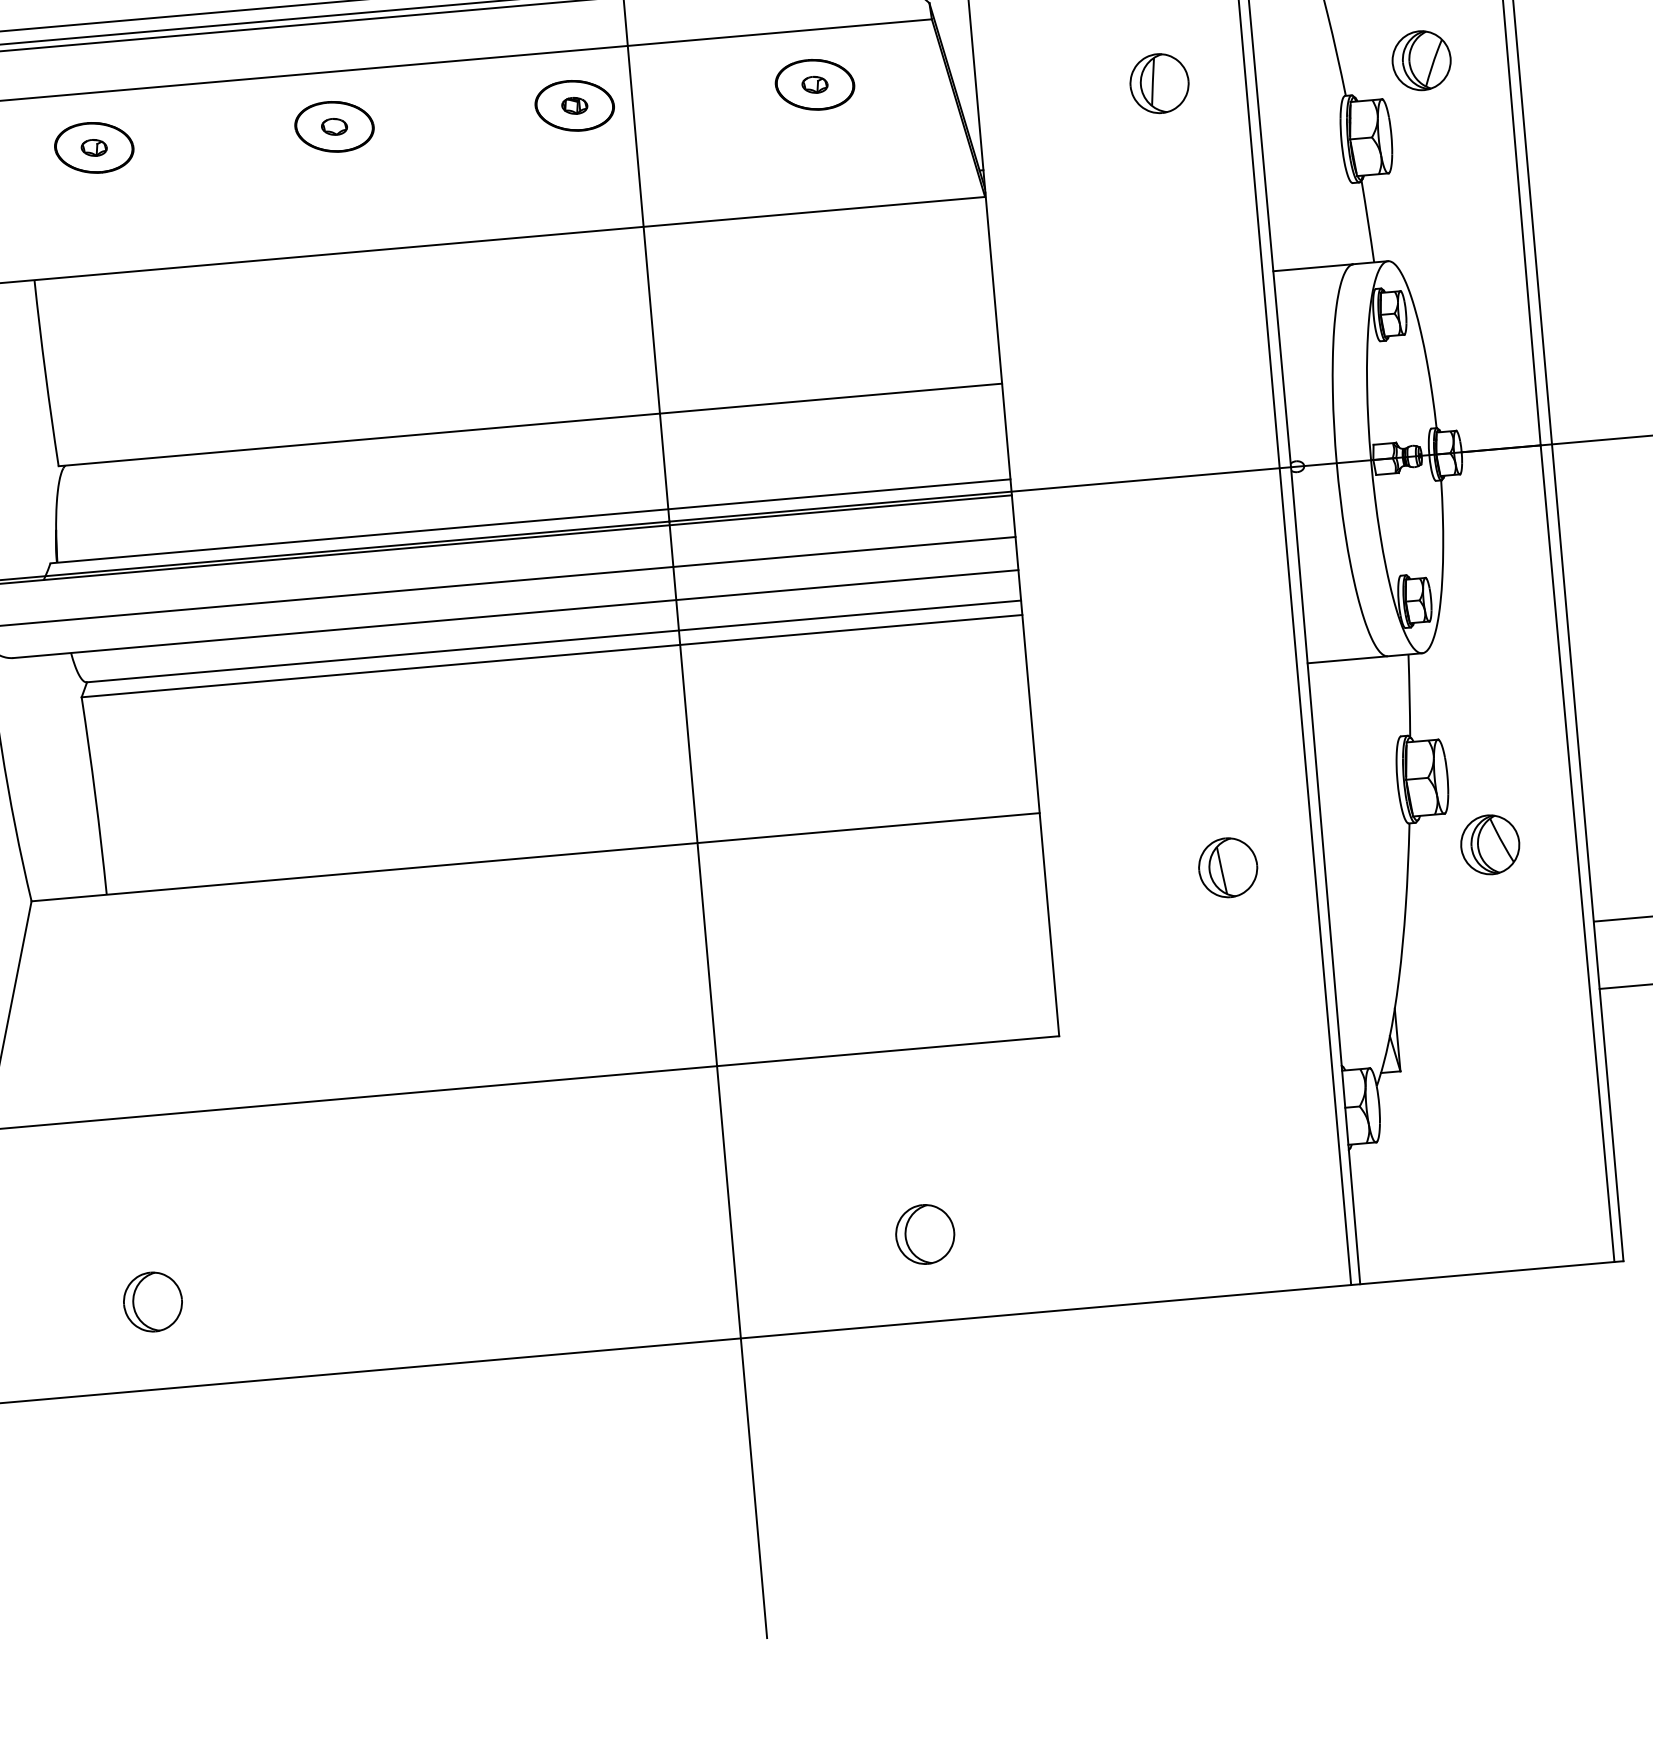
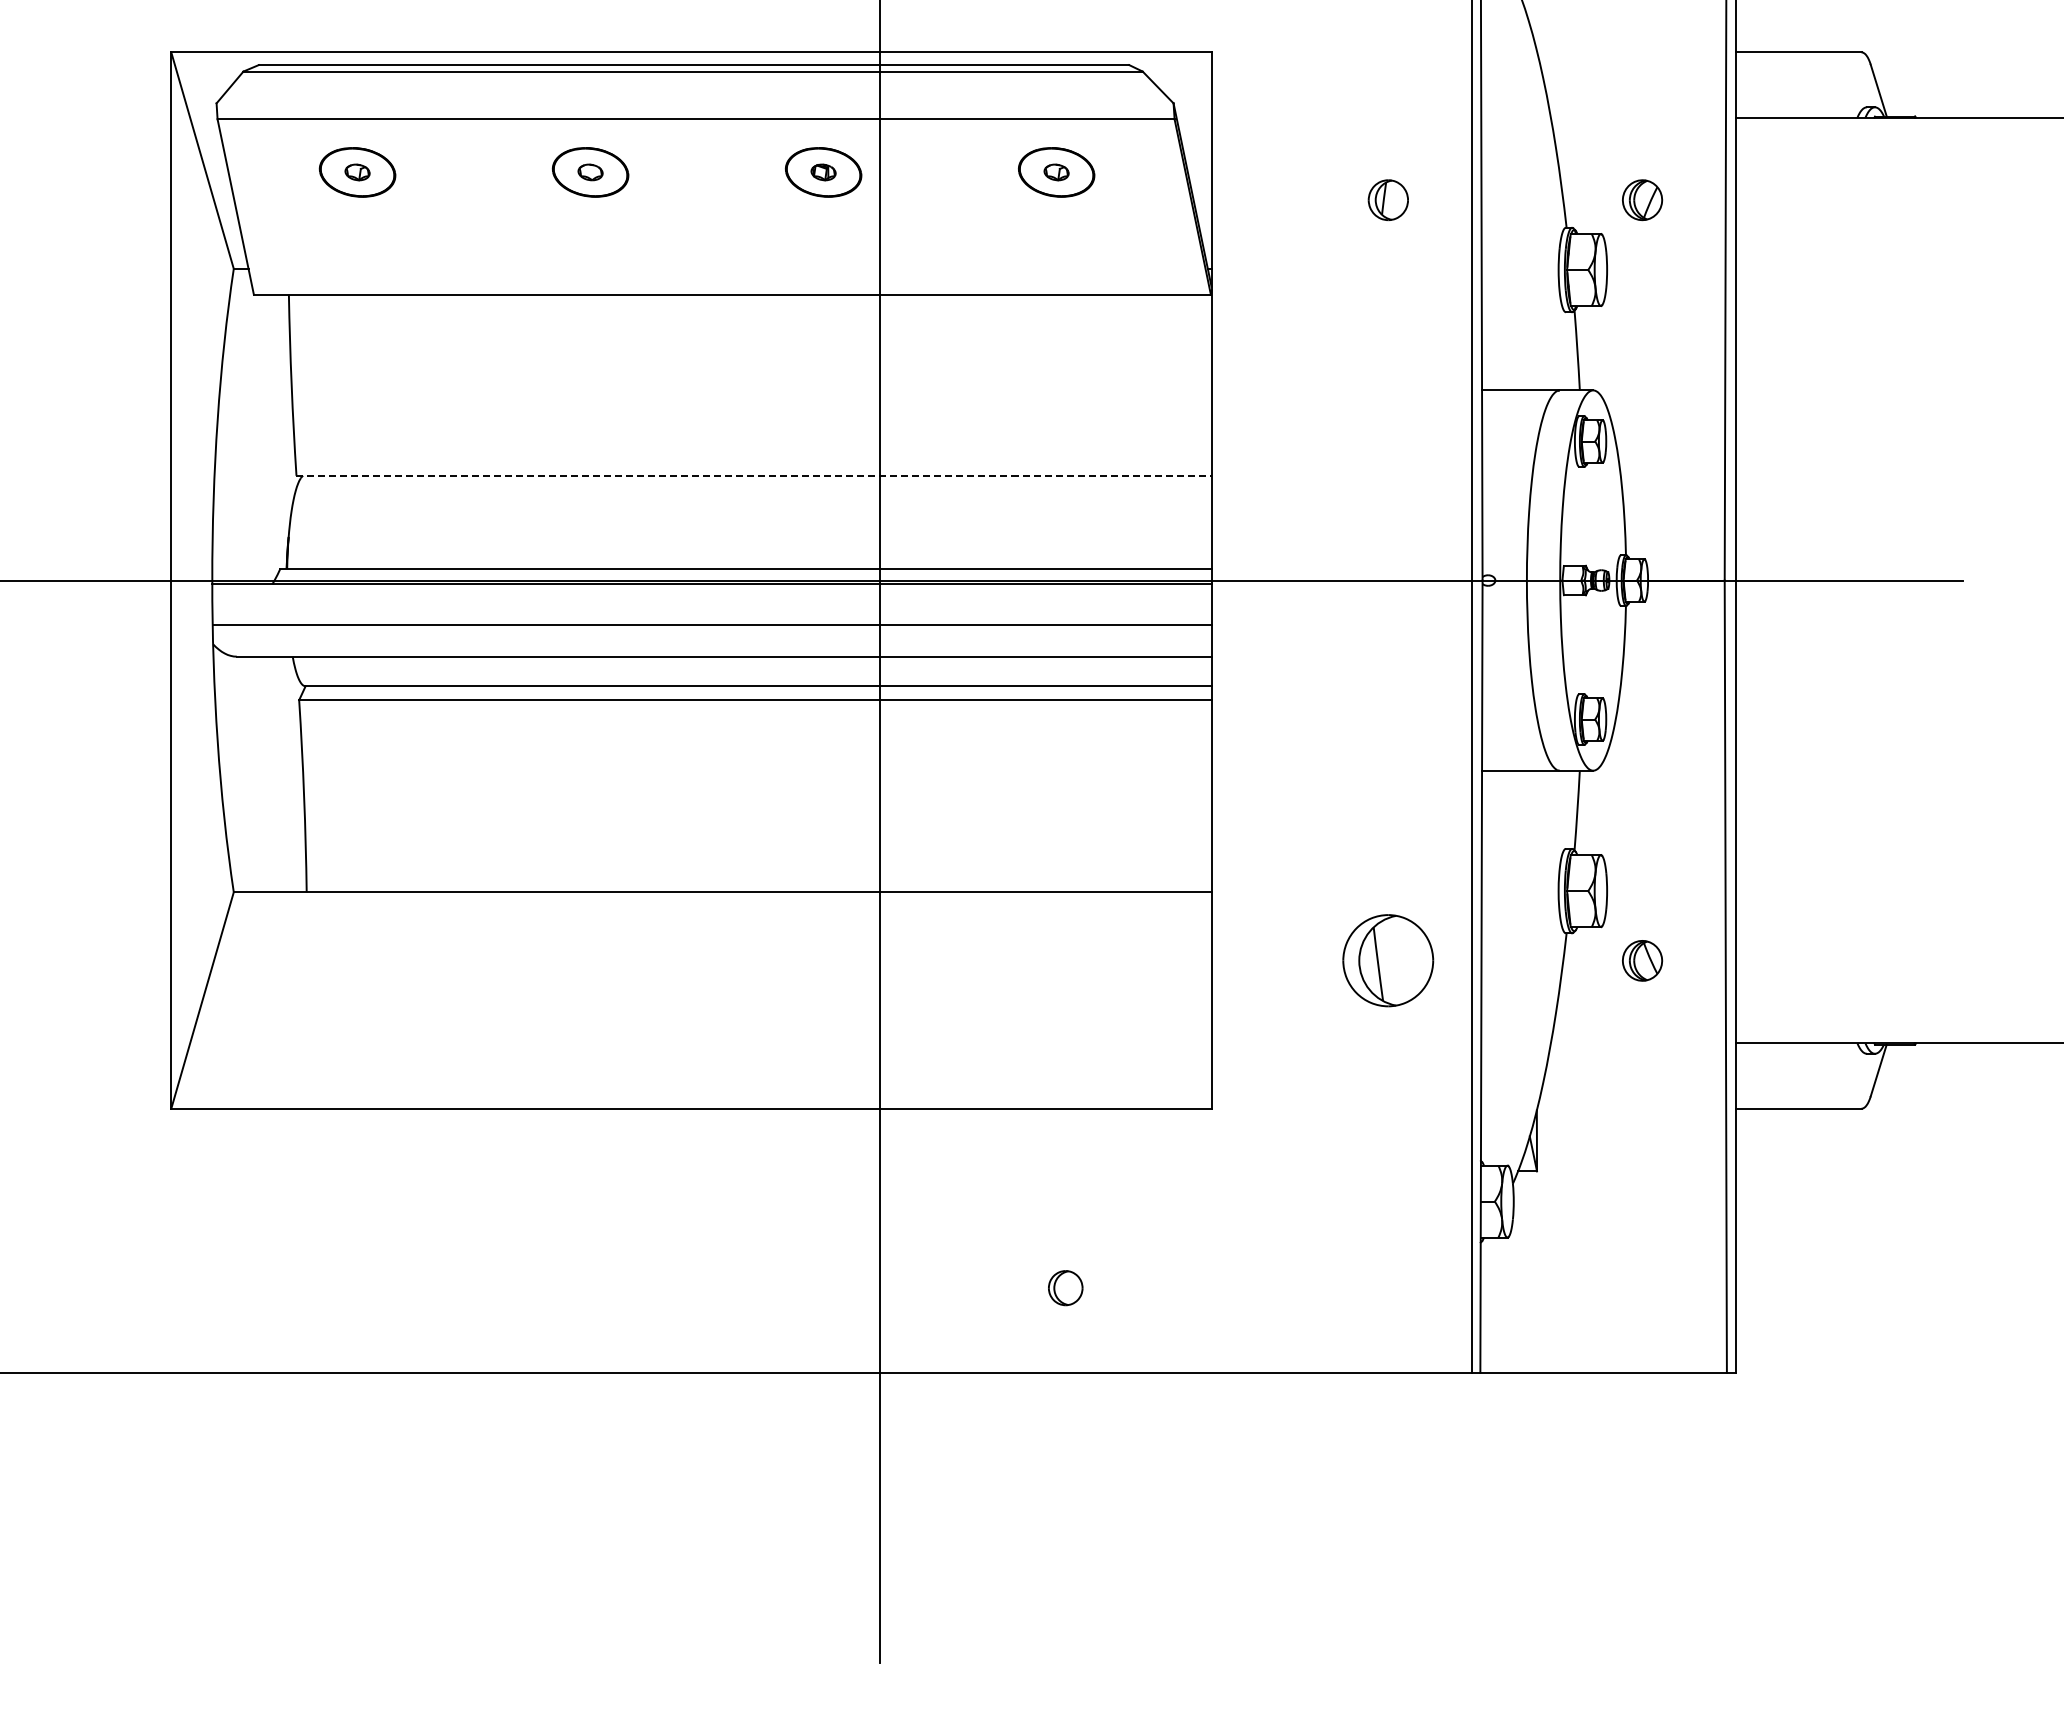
part: (1421, 59) -> (1642, 199), size x0.7
part: (1159, 82) -> (1388, 199), size x0.7
line: (530, 424) -> (754, 475), solid -> dashed
part: (1490, 844) -> (1642, 960), size x0.7
part: (1228, 867) -> (1388, 960), size x1.6
part: (924, 1233) -> (1065, 1287), size x0.6
part: (152, 1301) -> (316, 1287), removed

